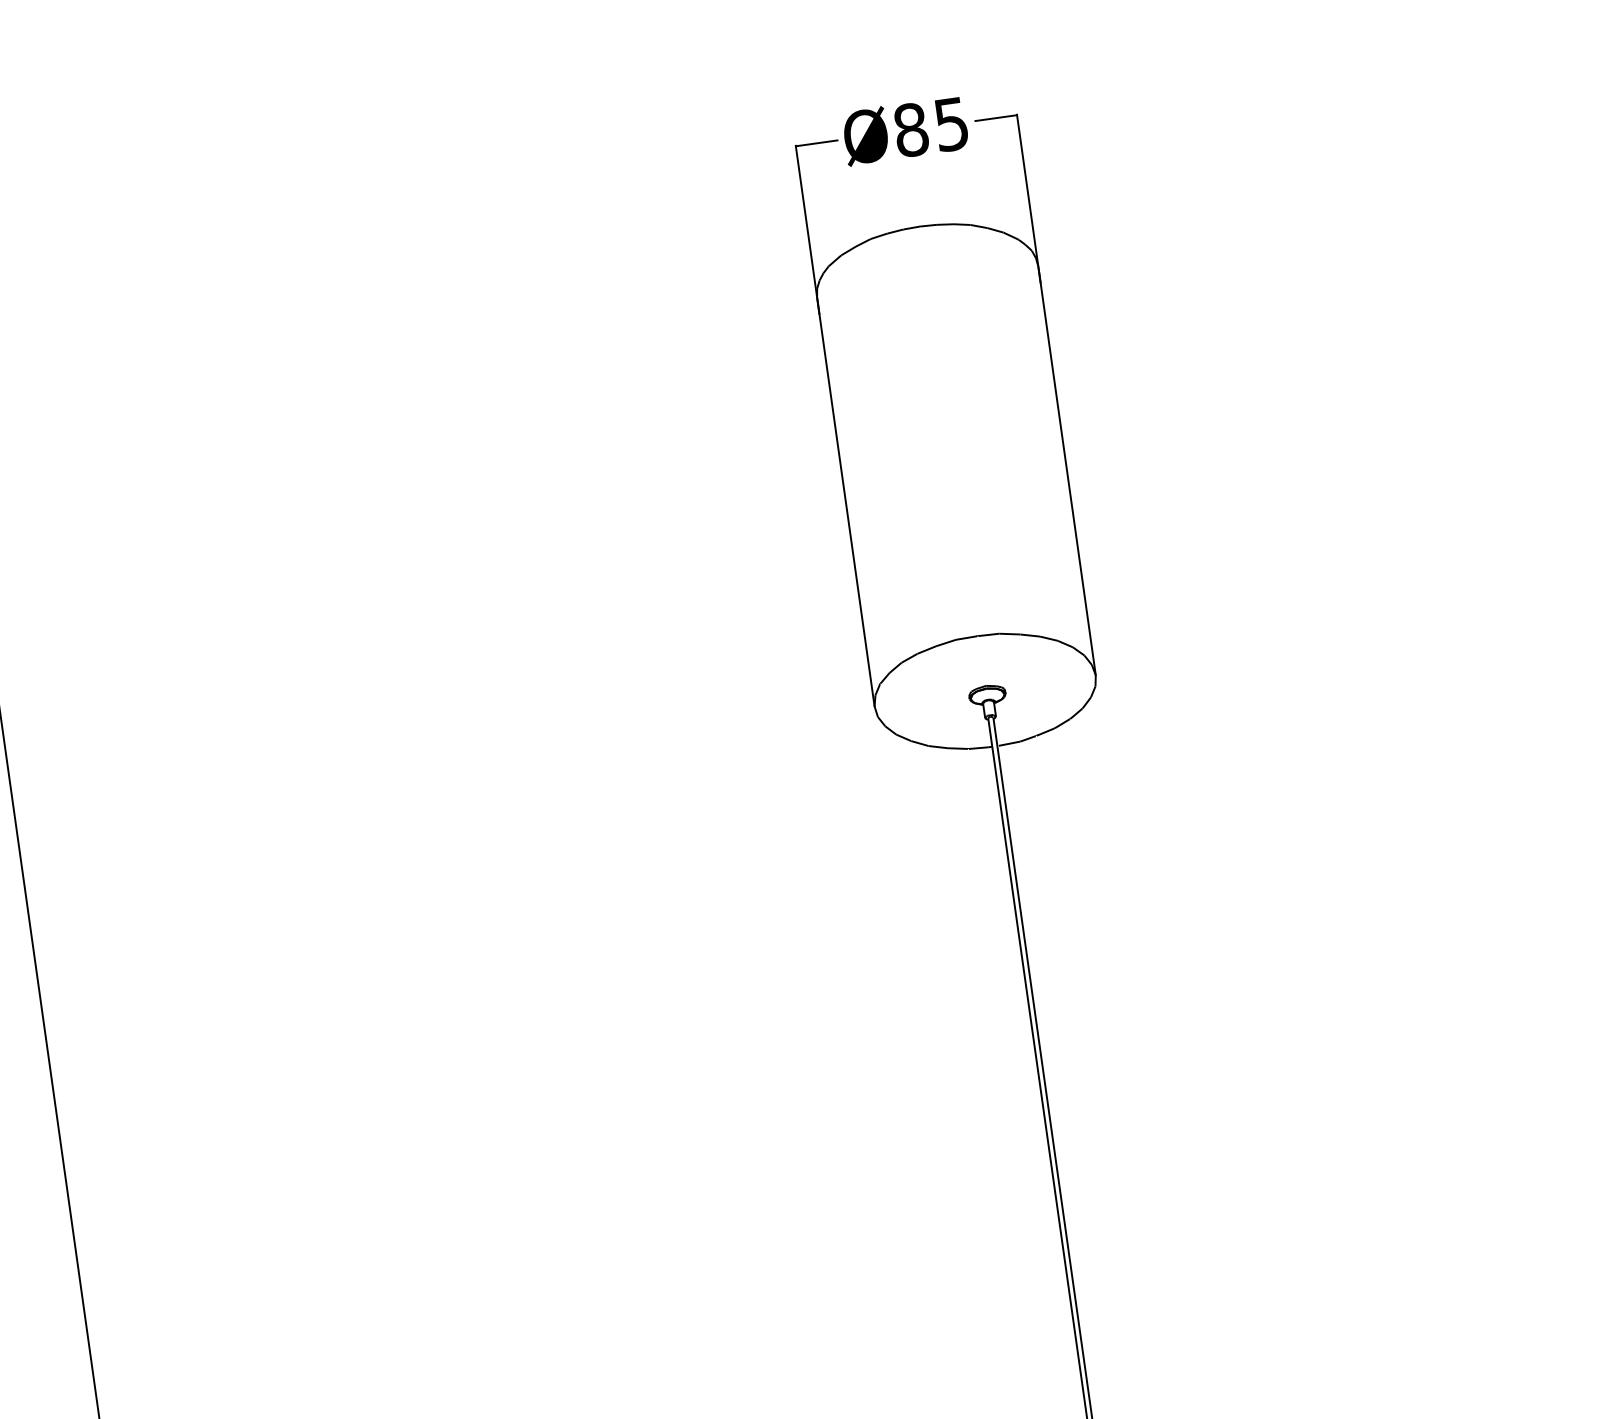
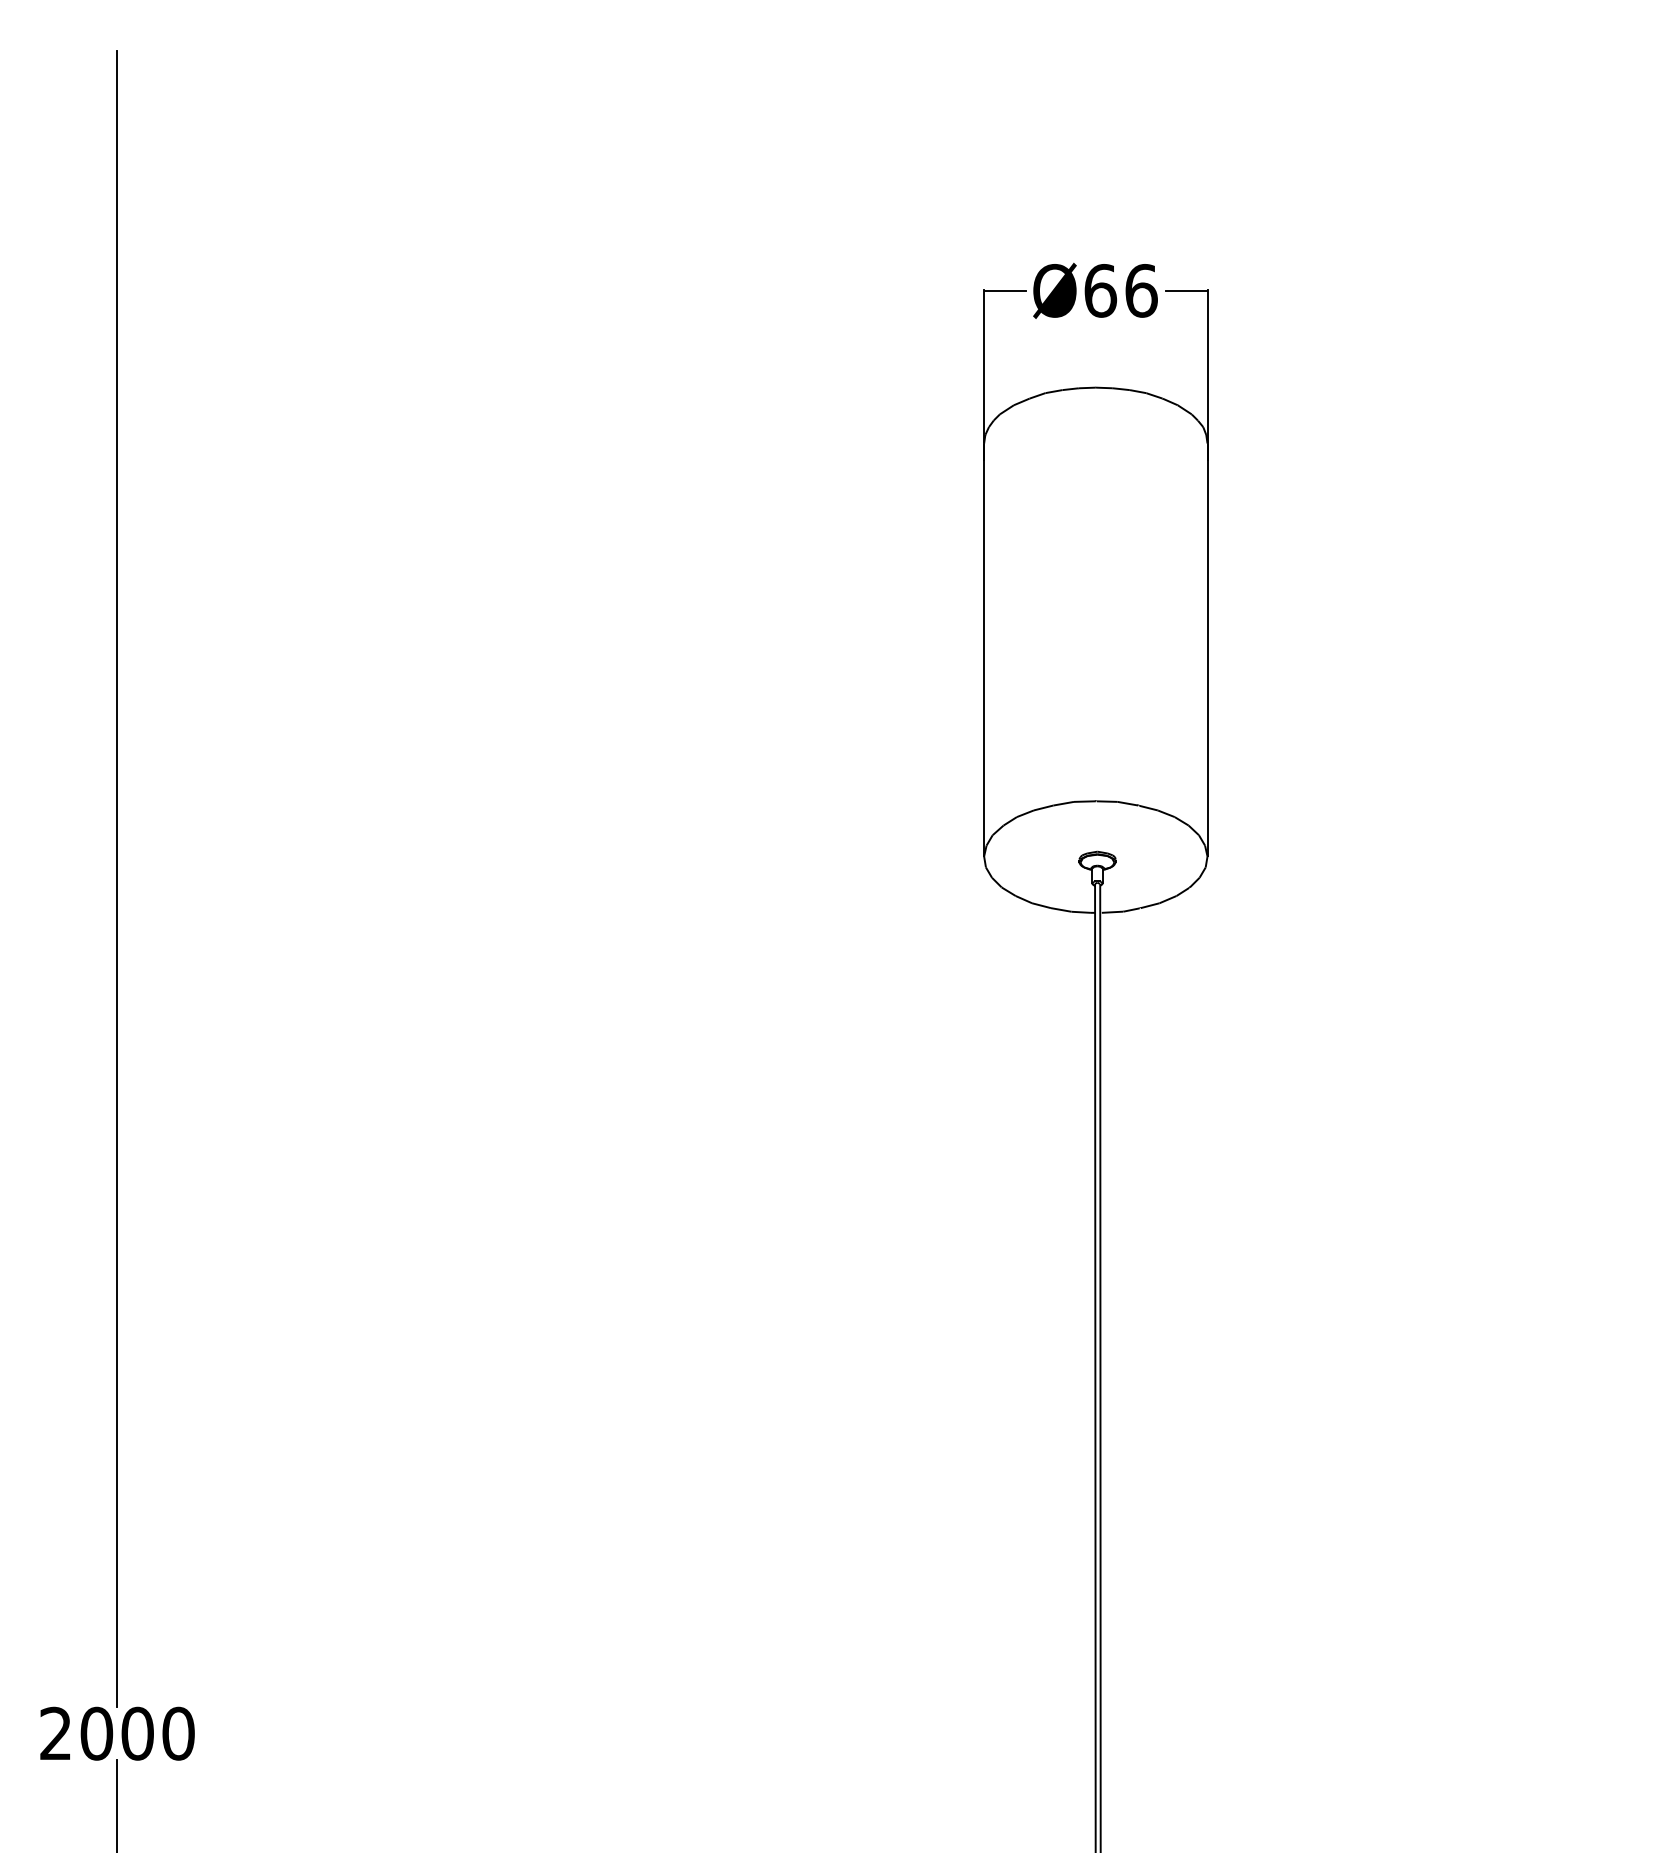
text: (930, 126) -> (1120, 290), Ø85 -> Ø66

